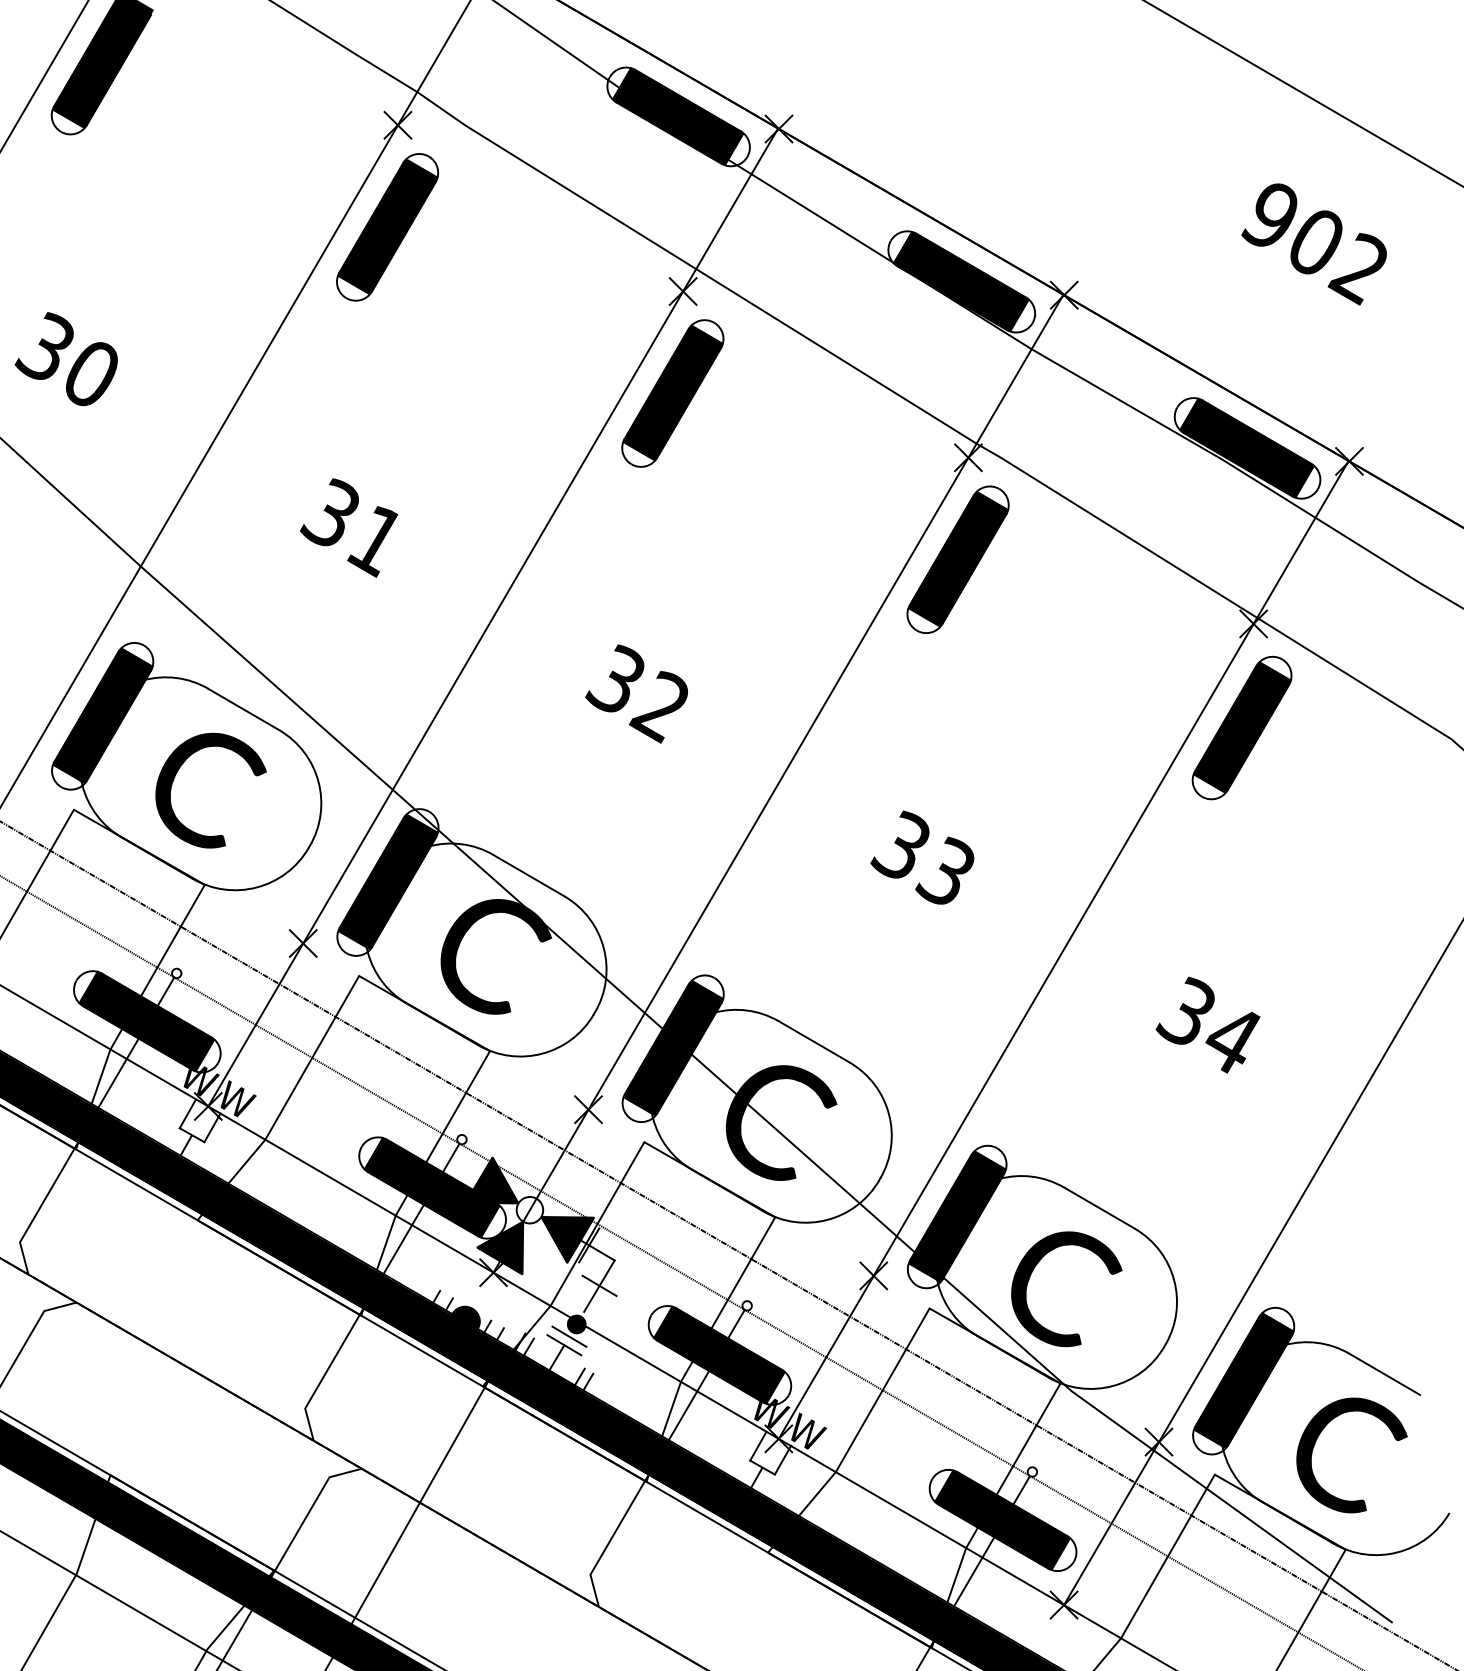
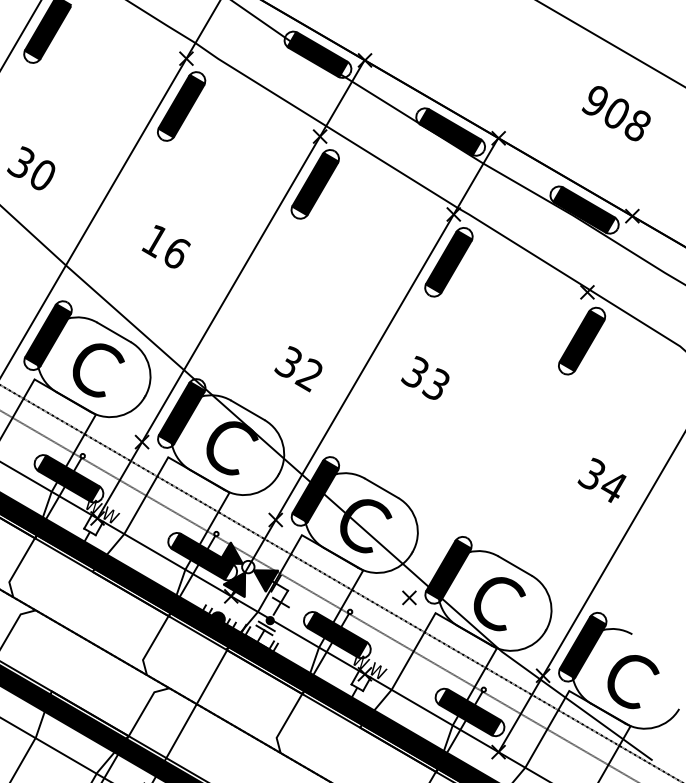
text: (1358, 270) -> (636, 126), 902 -> 908
text: (353, 528) -> (165, 247), 31 -> 16
text: (637, 694) -> (298, 369), moved
text: (922, 856) -> (425, 377), moved
line: (1061, 948) -> (497, 444), removed
text: (1206, 1023) -> (601, 479), moved
line: (1383, 1373) -> (648, 643), removed

